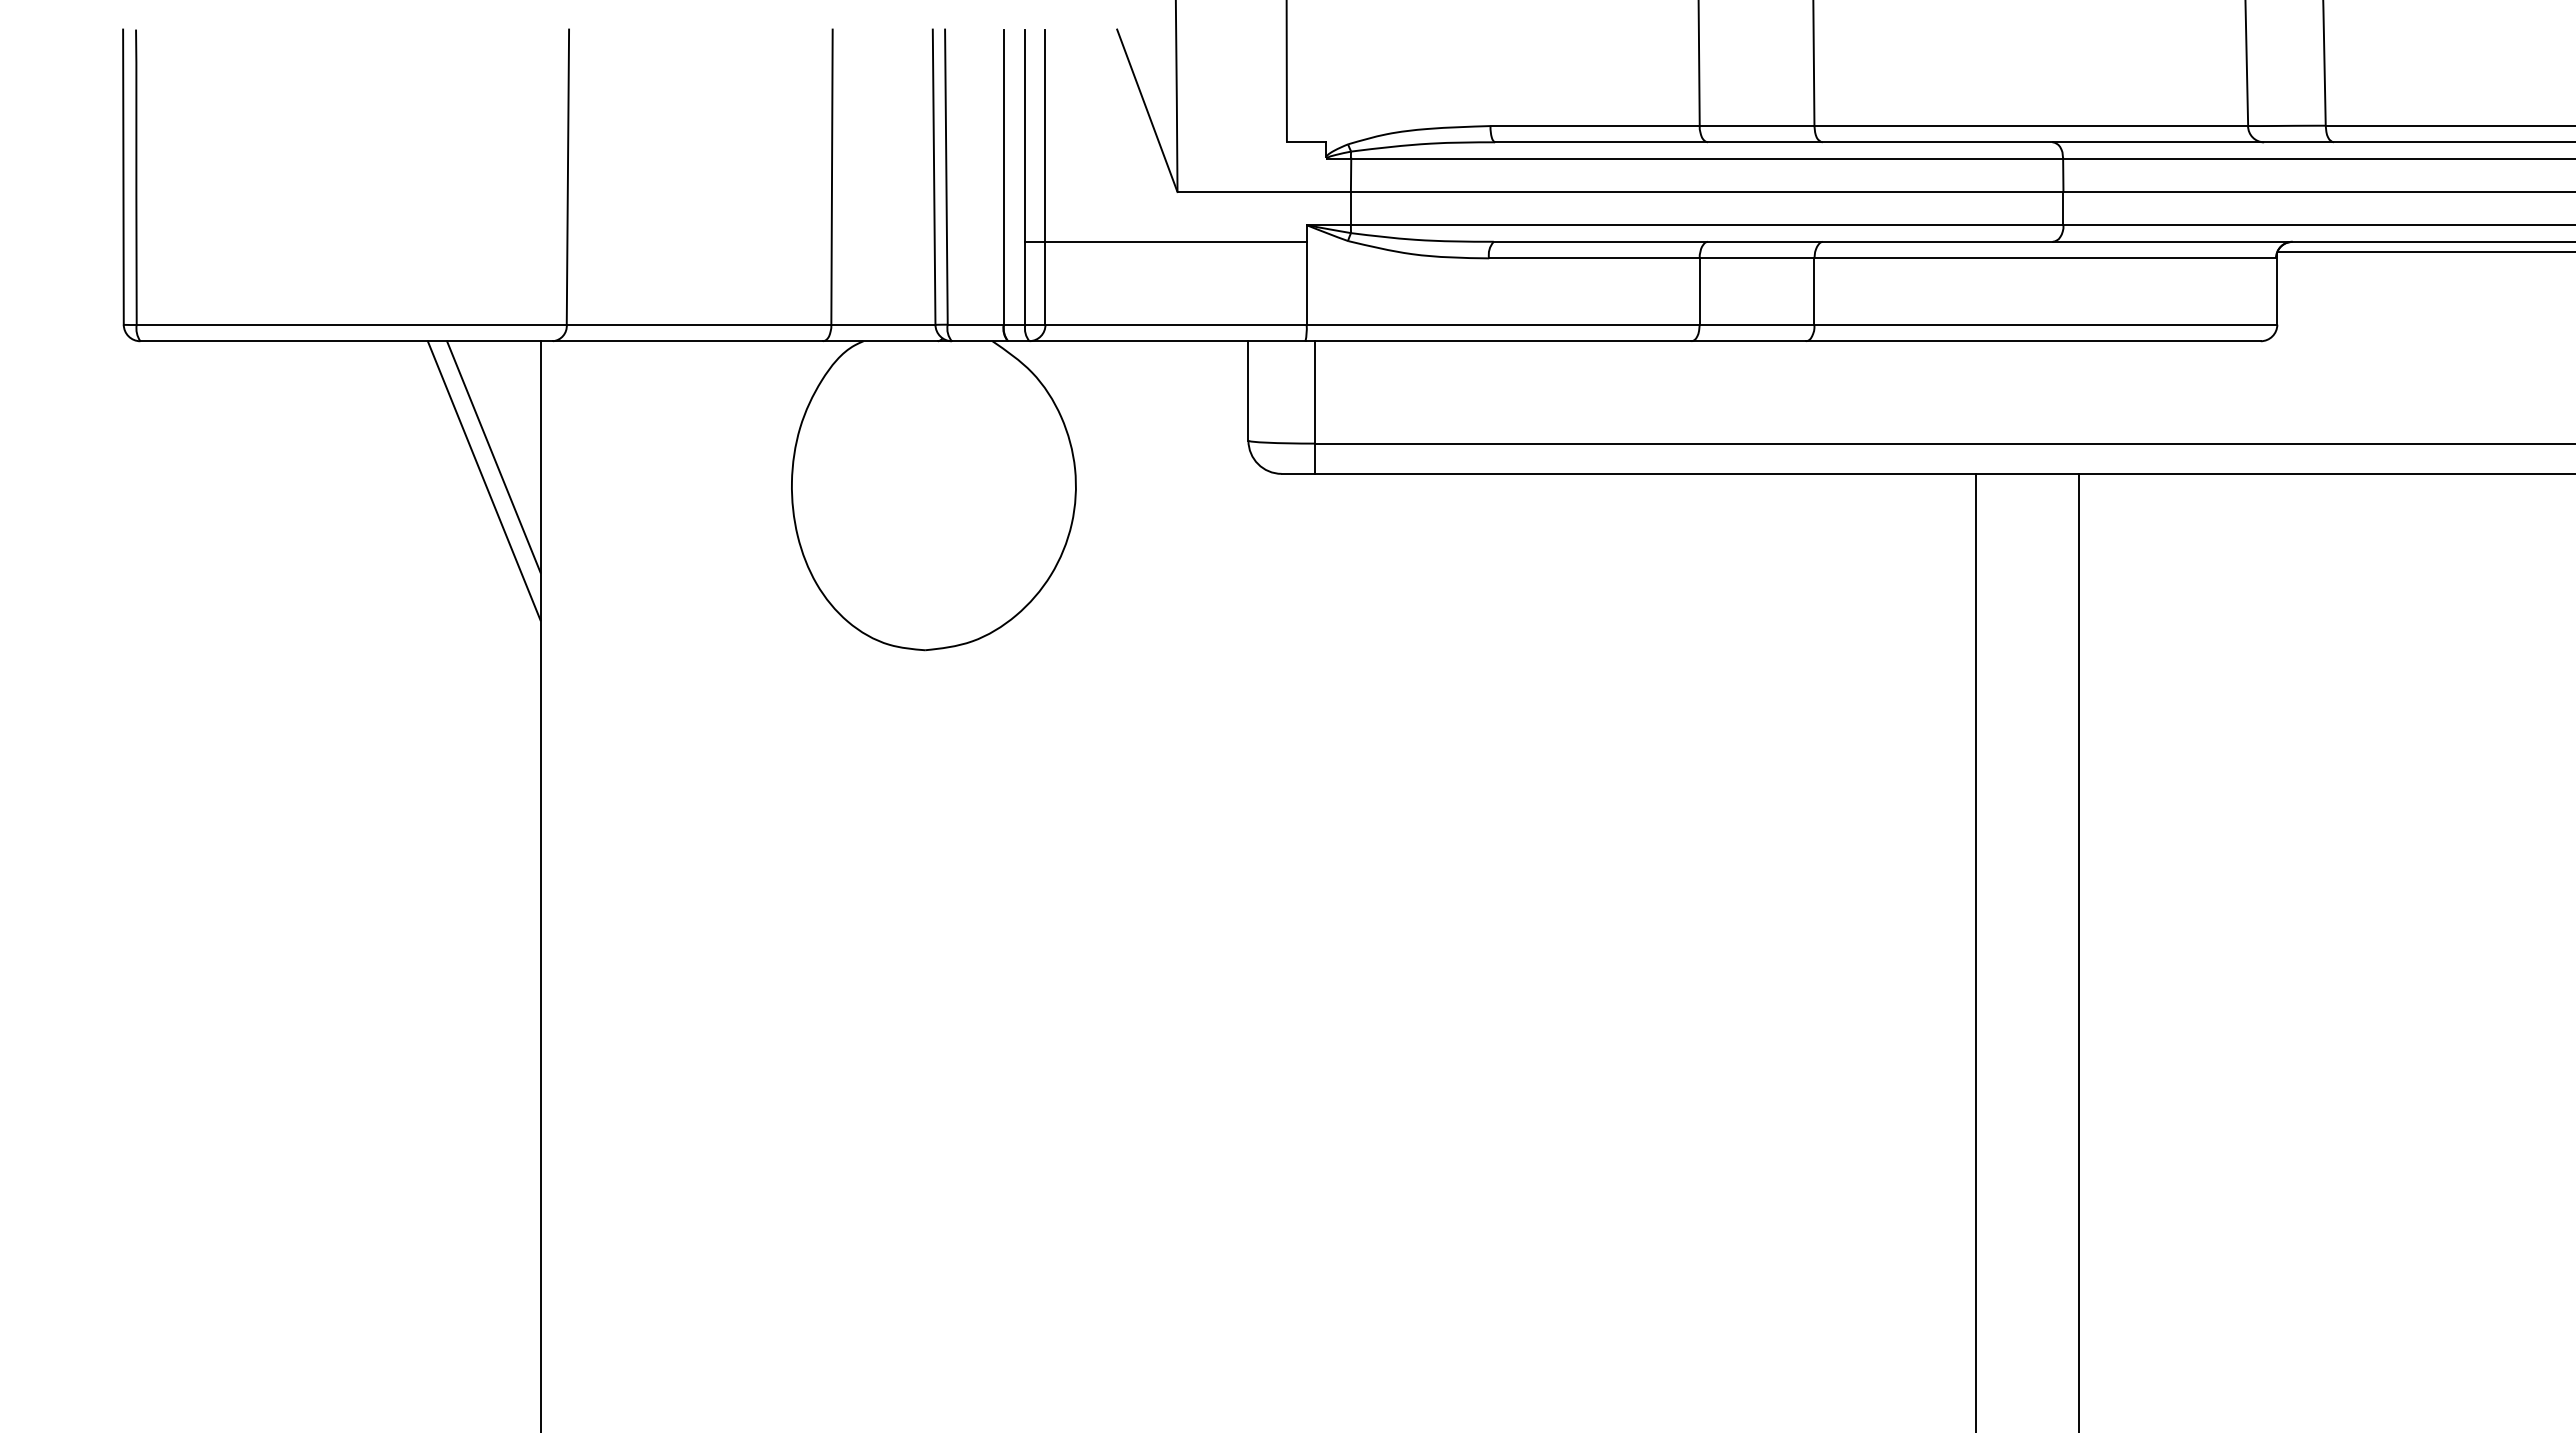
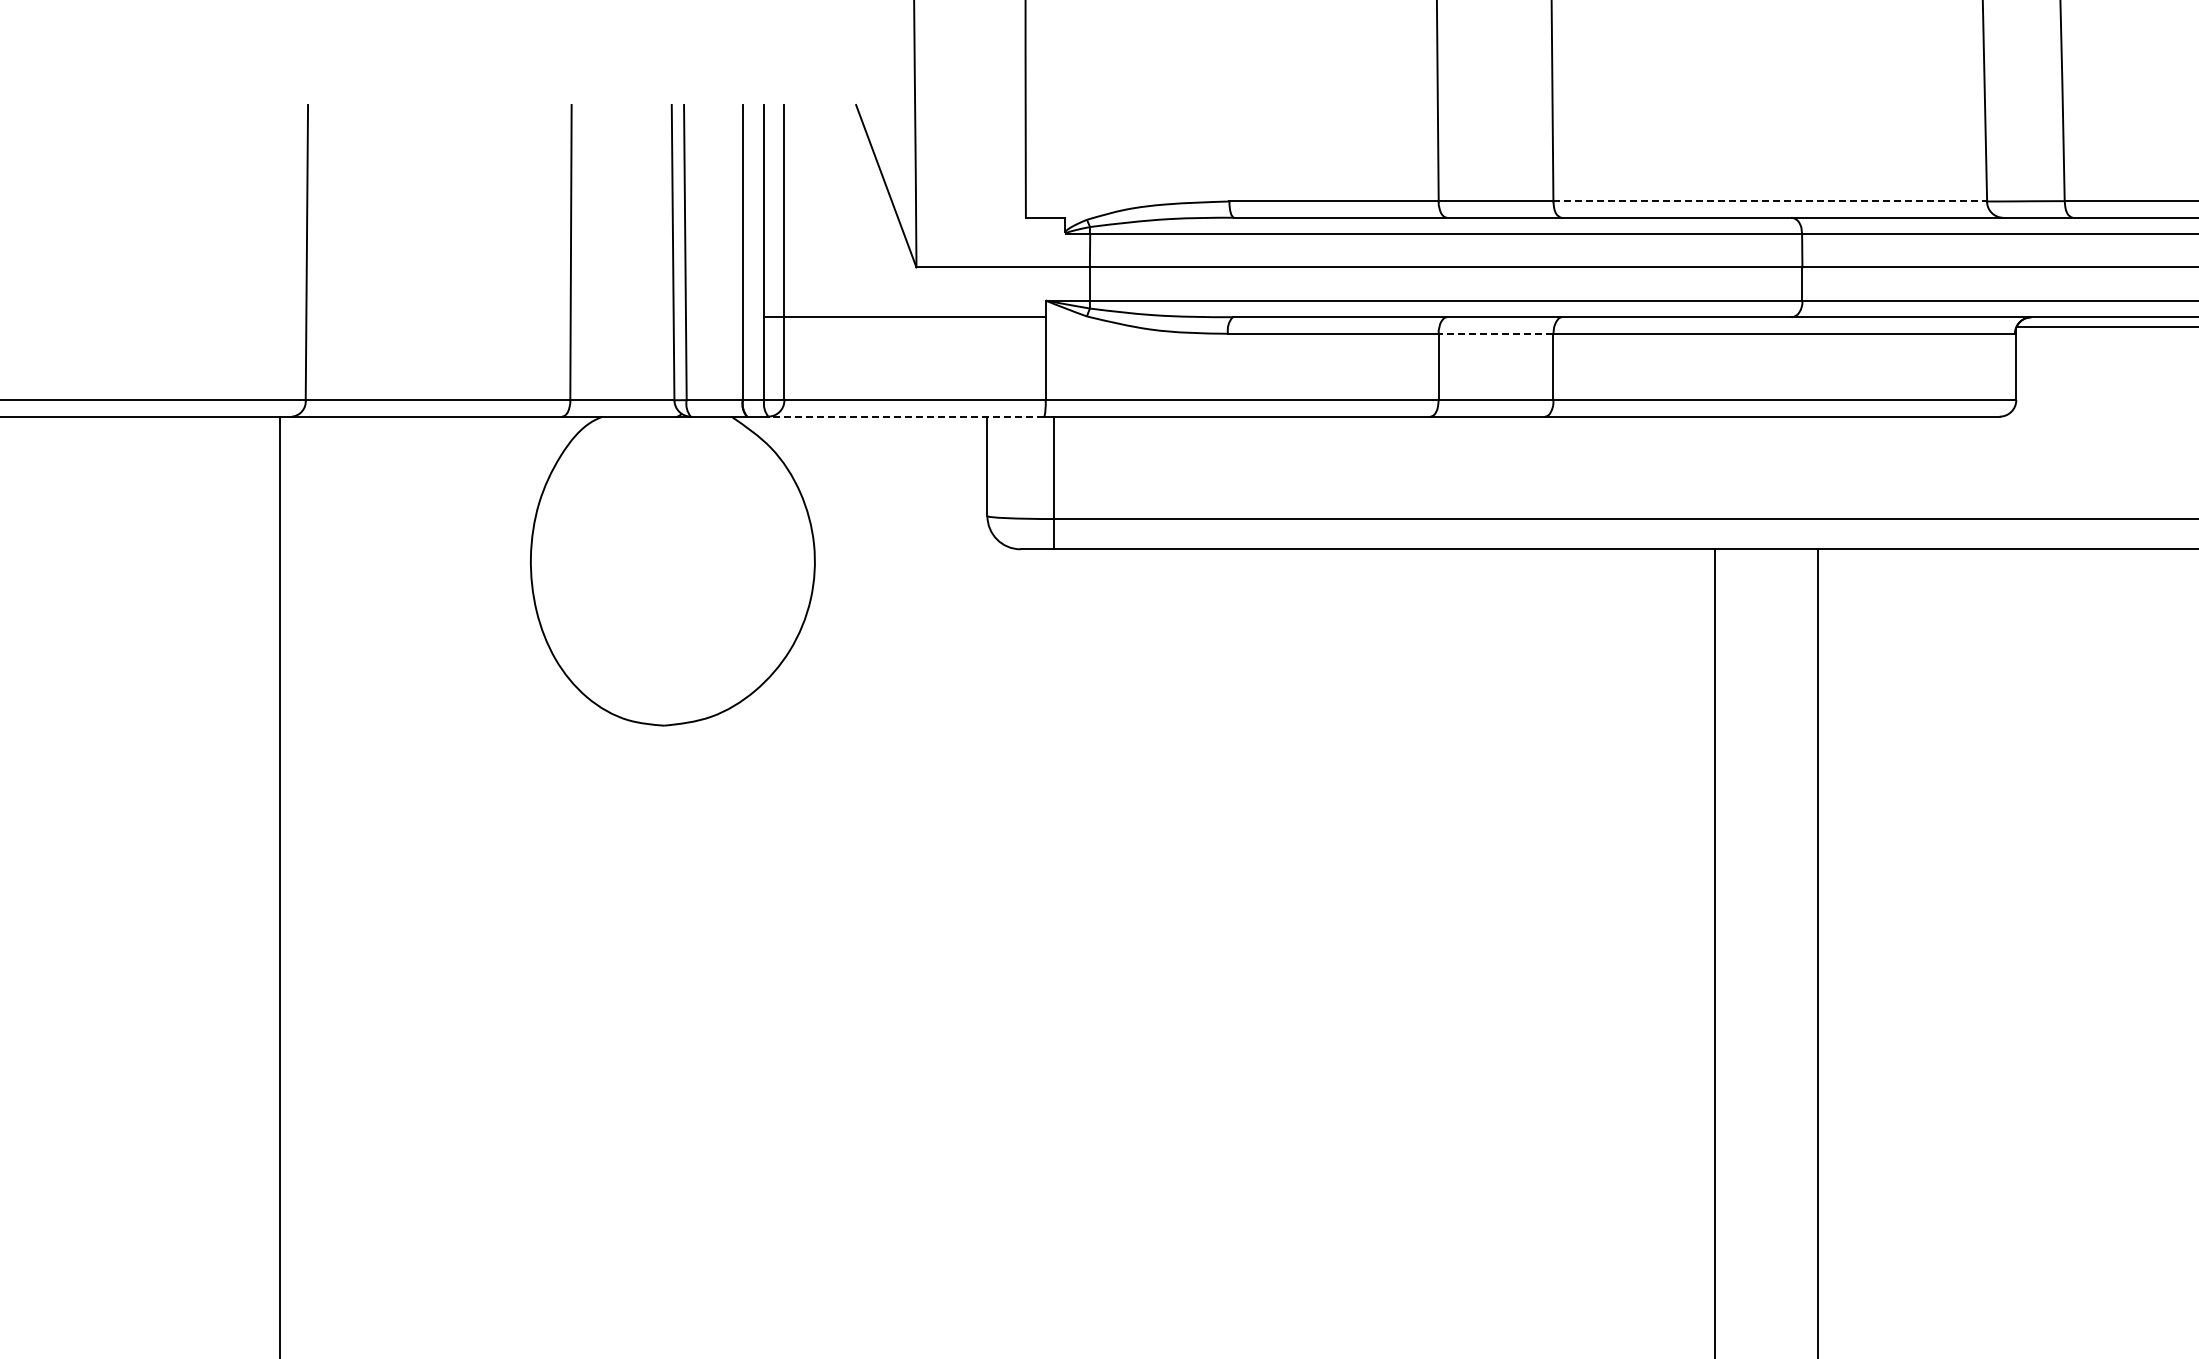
line: (2031, 126) -> (1770, 201), solid -> dashed
line: (1756, 258) -> (1495, 333), solid -> dashed
line: (1167, 341) -> (906, 416), solid -> dashed
line: (493, 456) -> (232, 531), removed
line: (483, 480) -> (222, 555), removed

